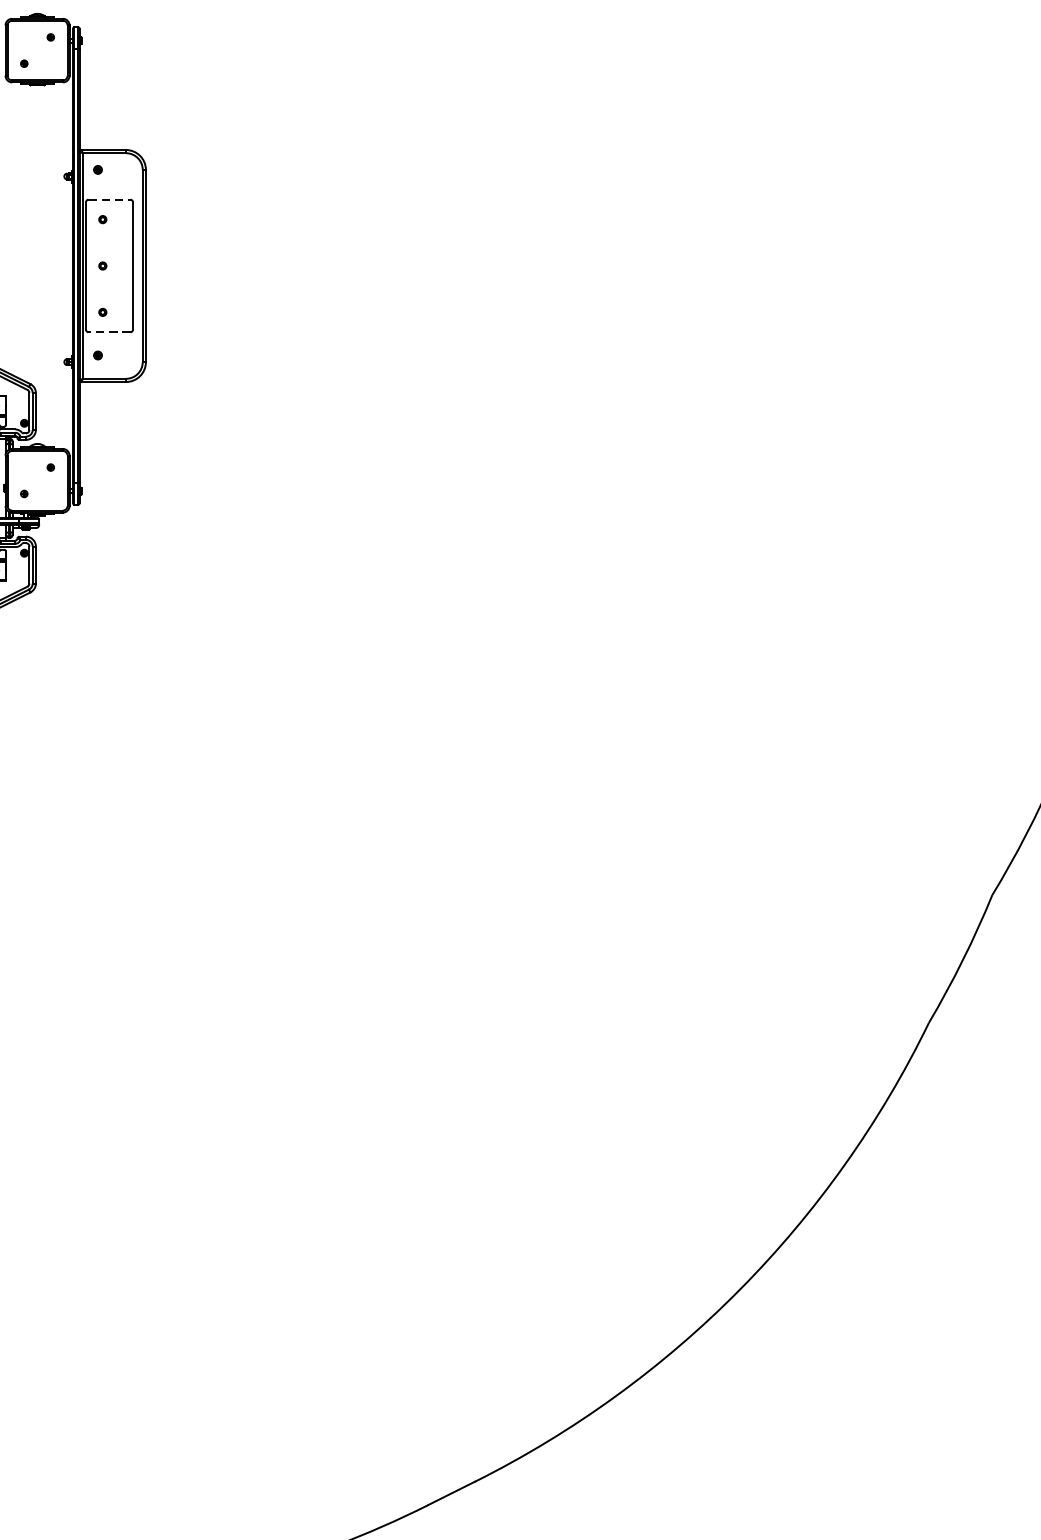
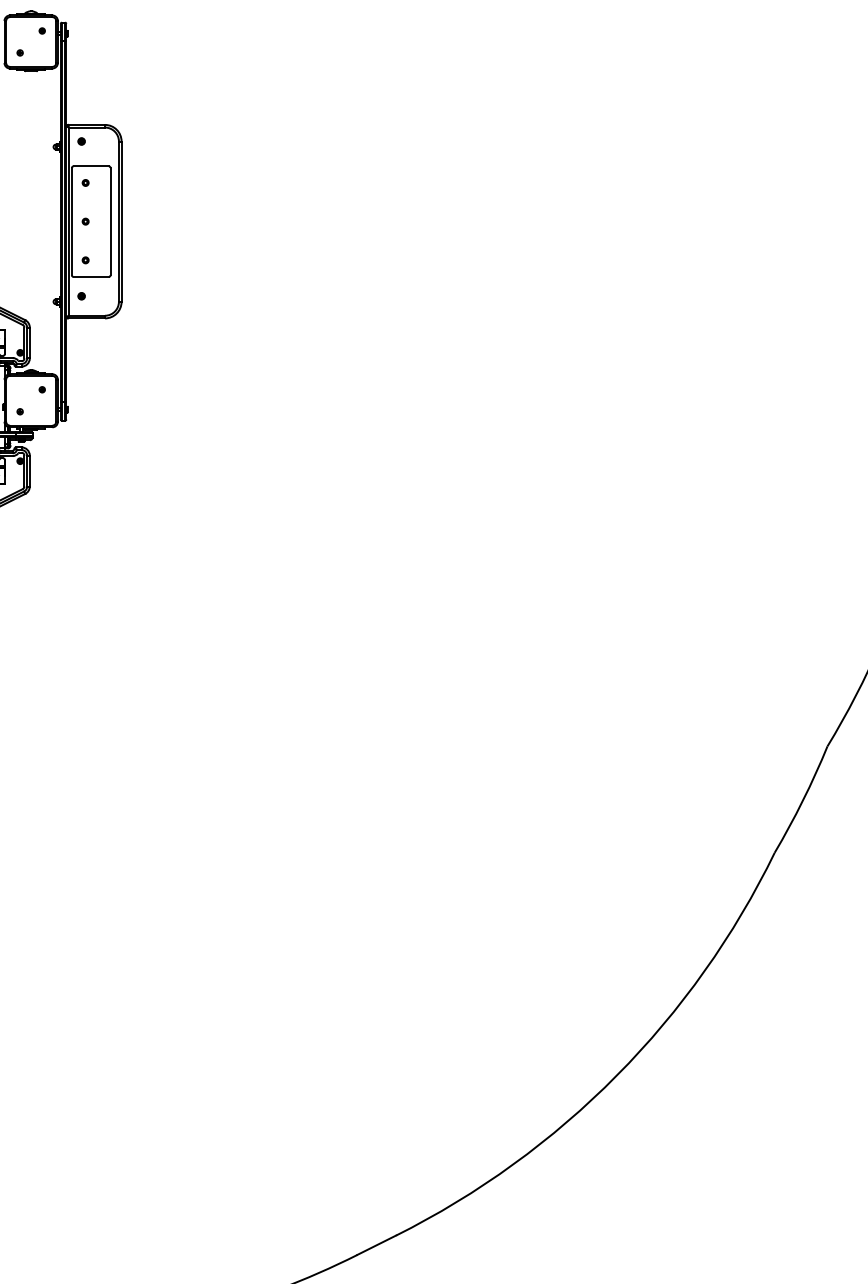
line: (109, 199) -> (91, 166), dashed -> solid
line: (109, 331) -> (91, 276), dashed -> solid

